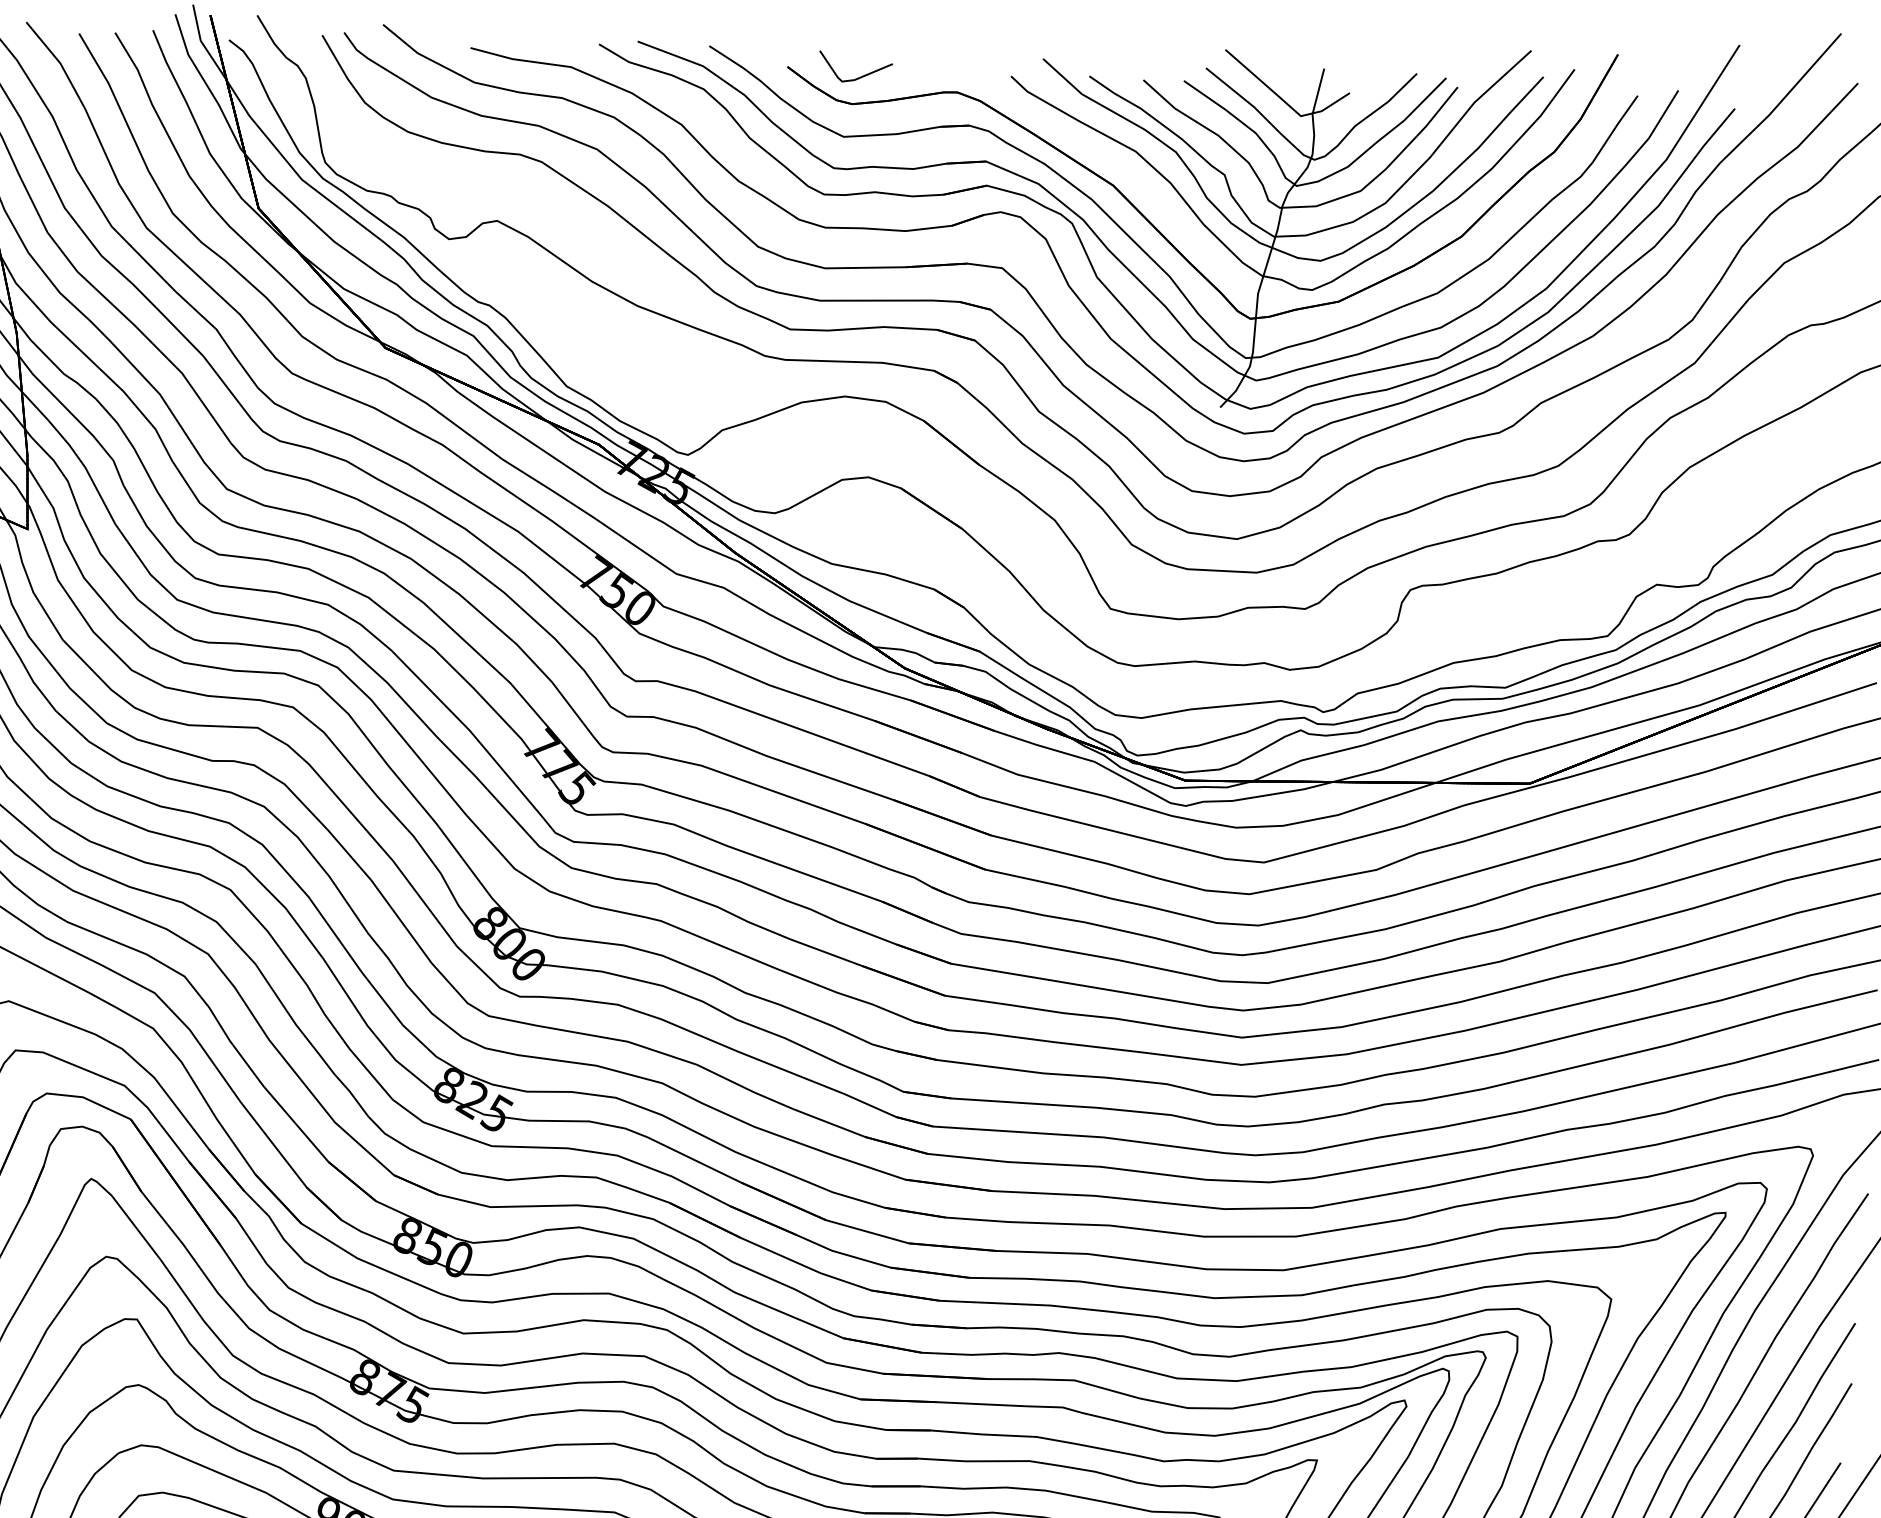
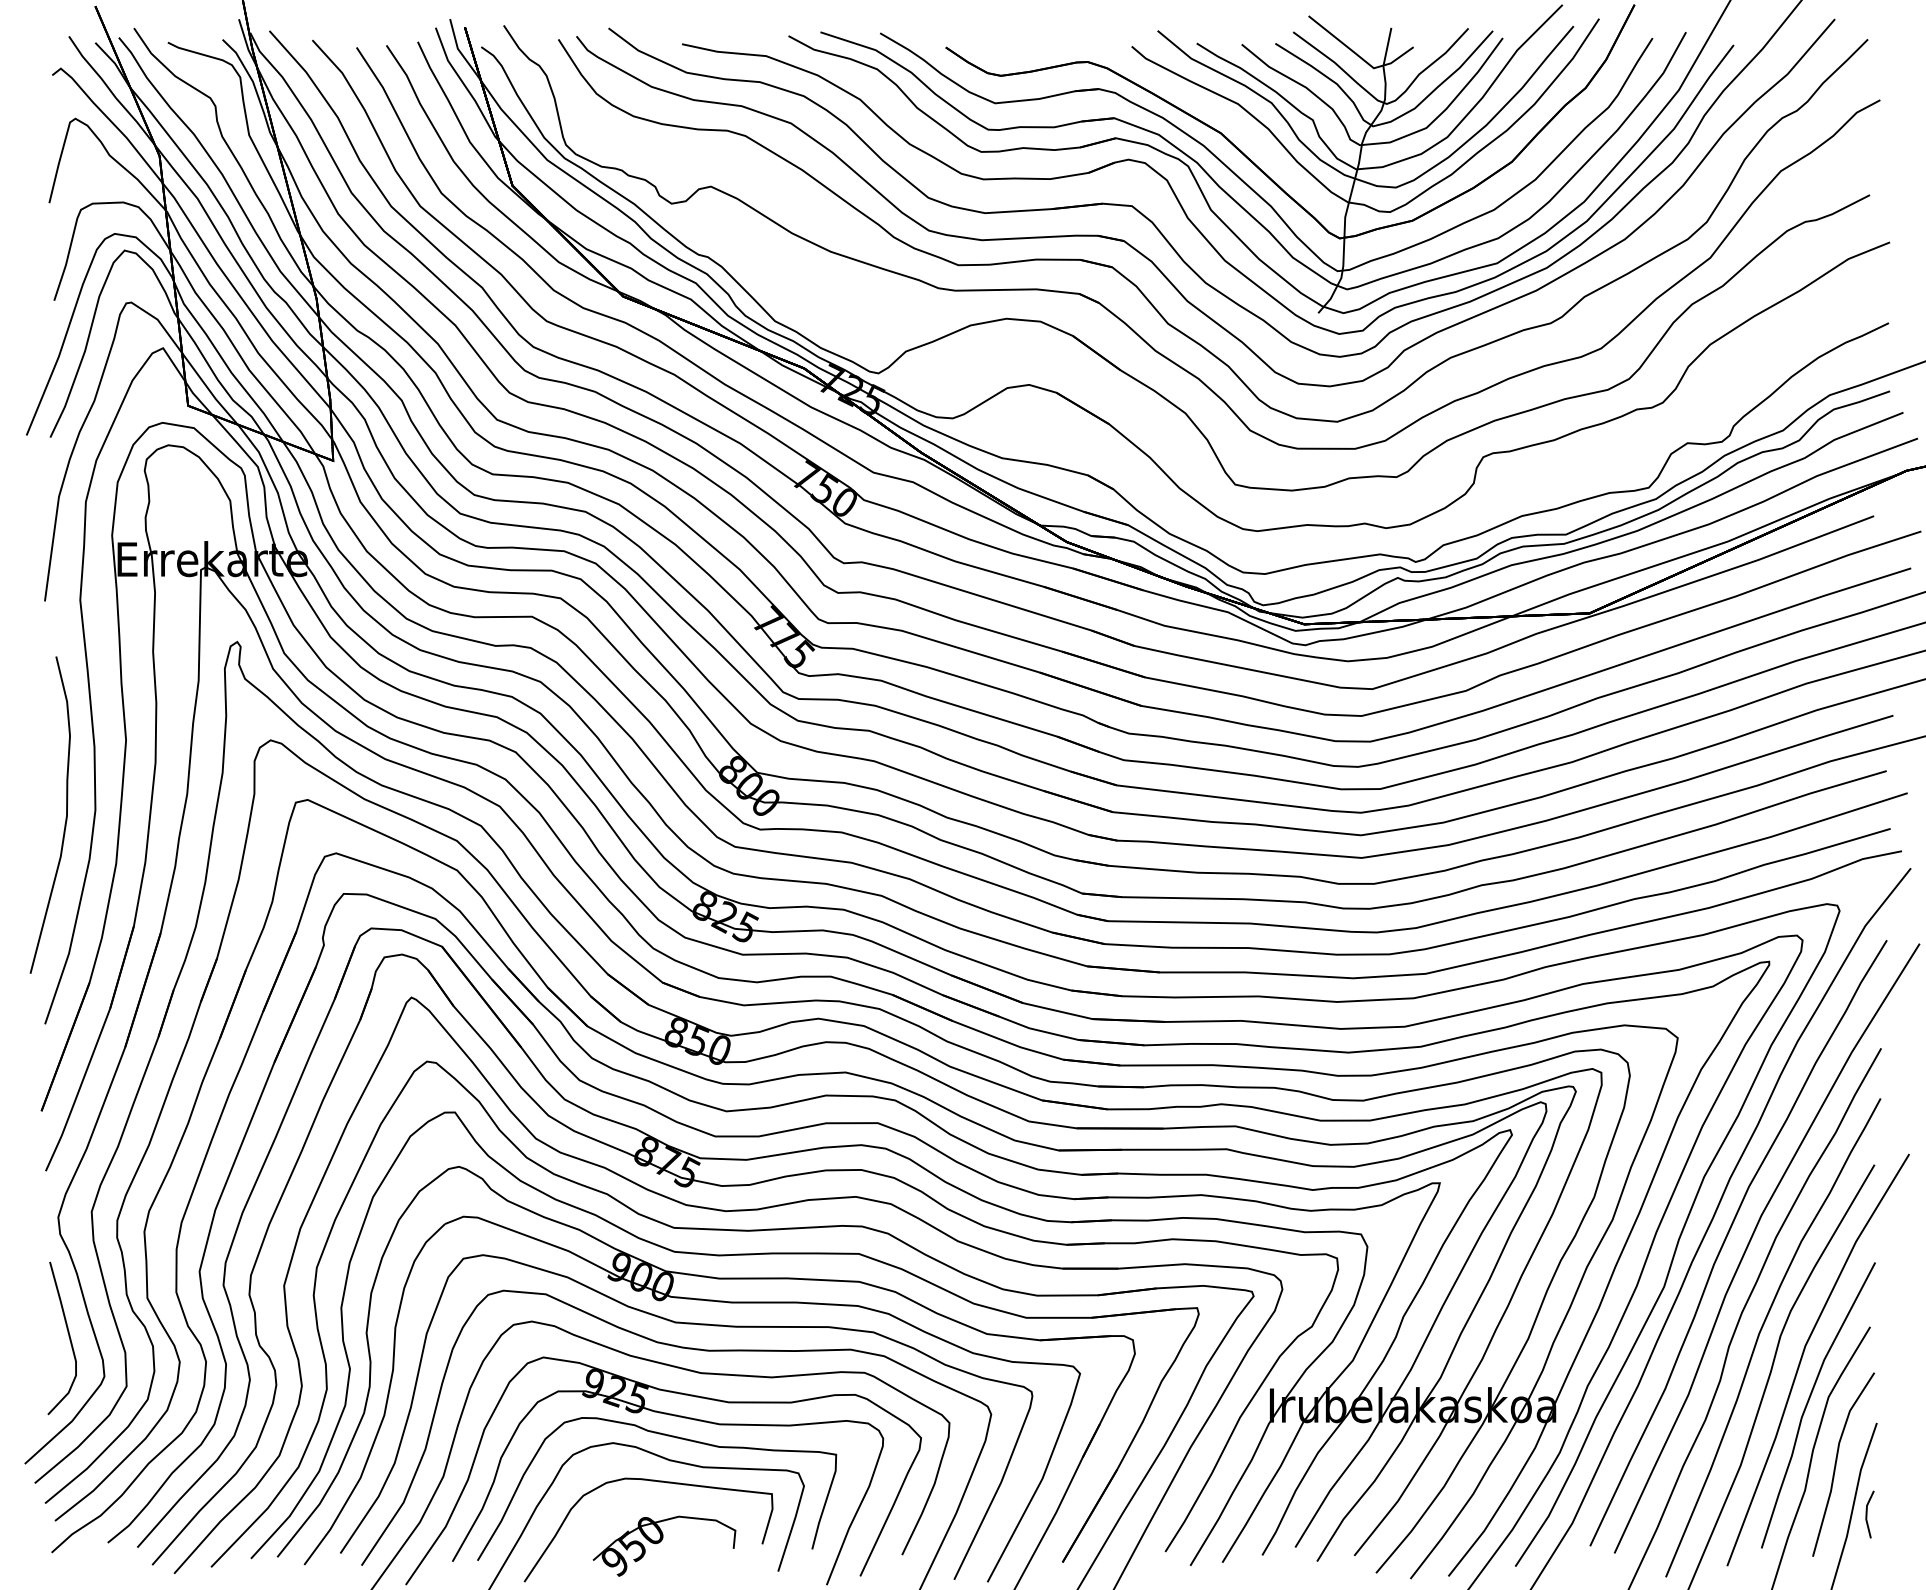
part: (860, 76) -> (1006, 52), removed

